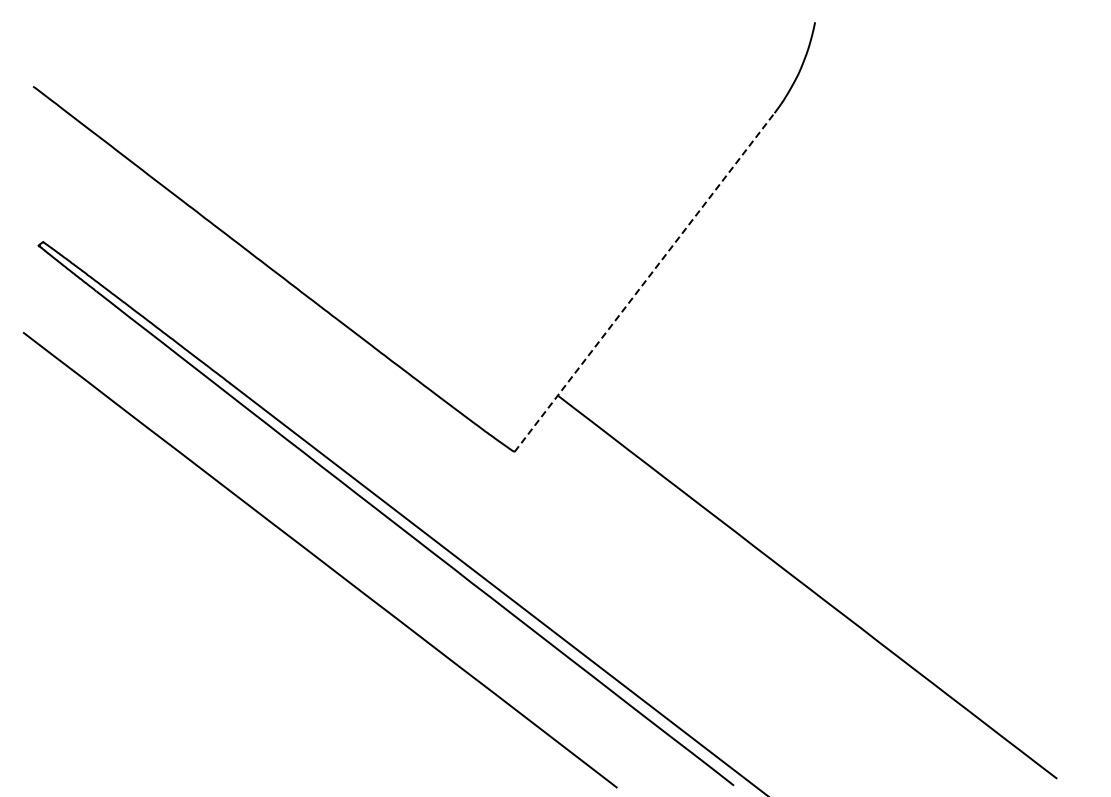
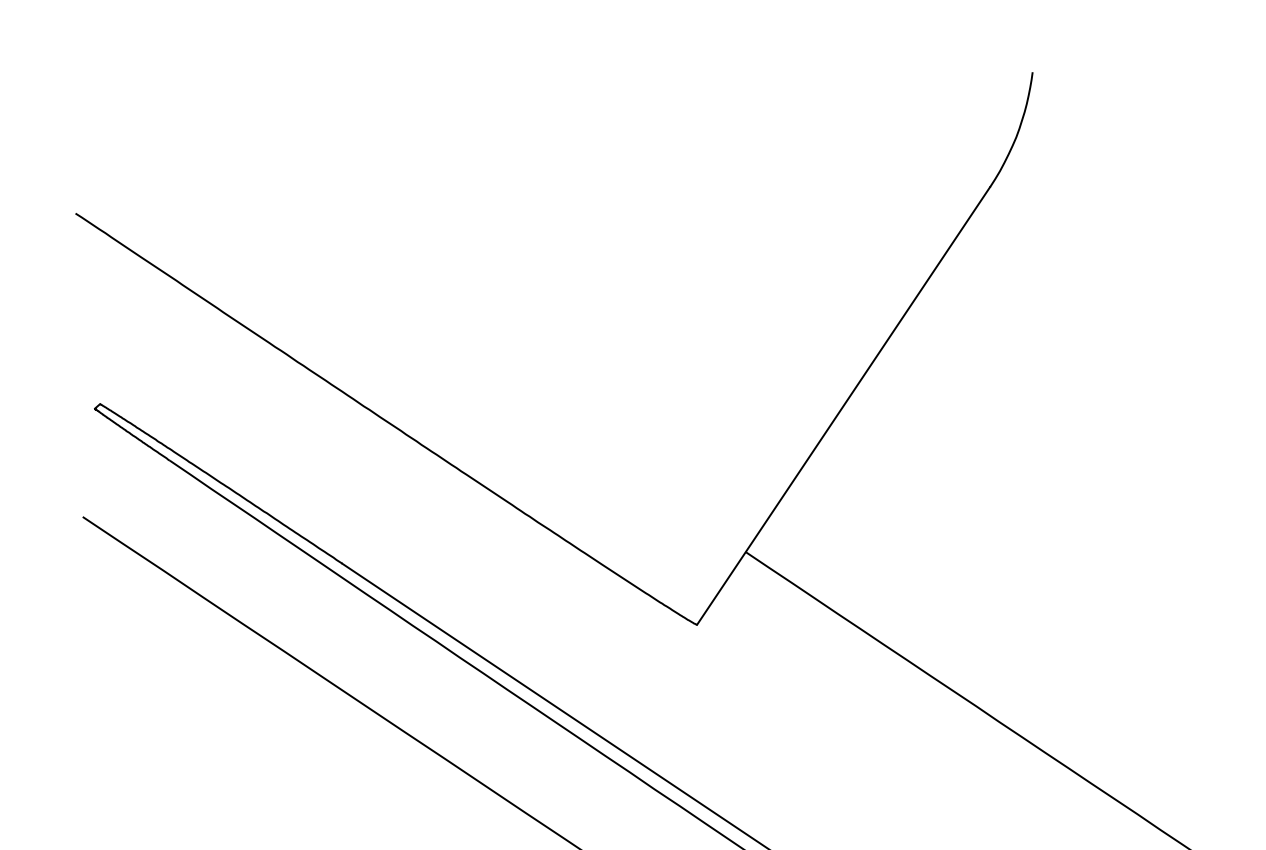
line: (644, 282) -> (843, 406), dashed -> solid

